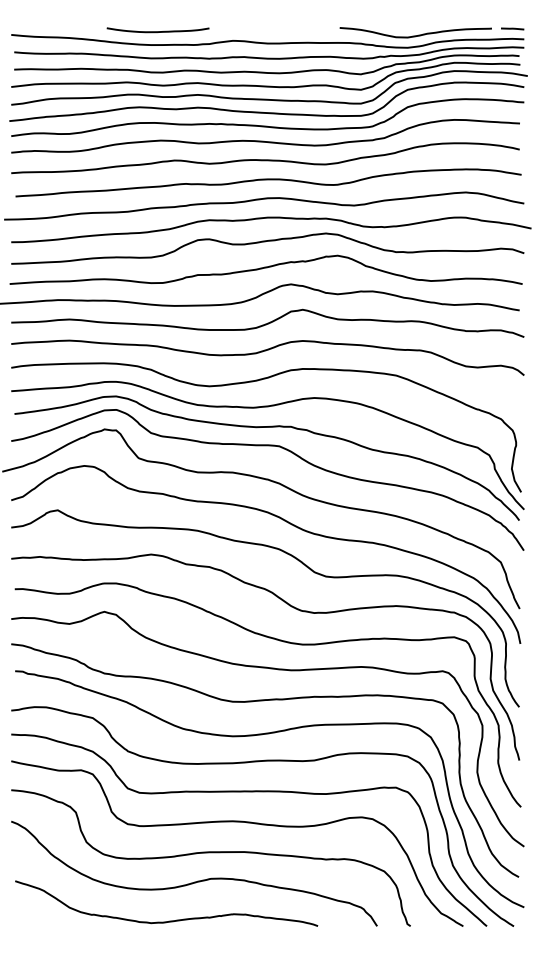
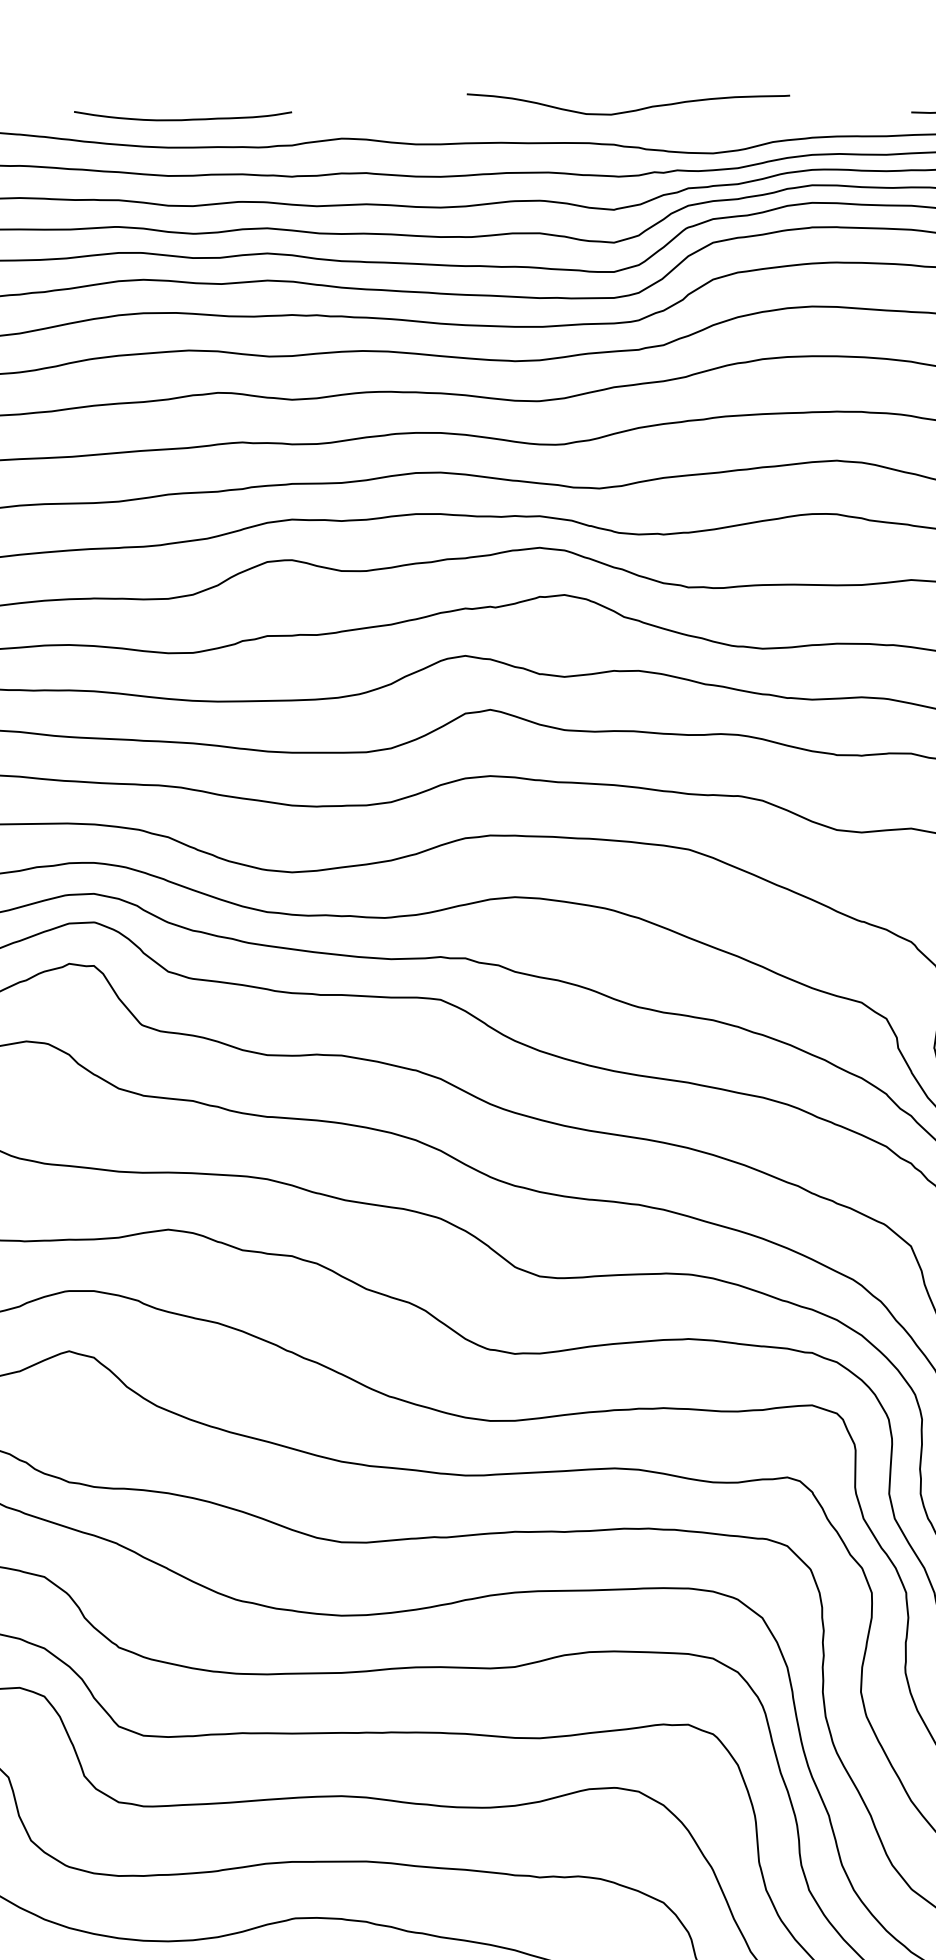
curve: (415, 35) -> (627, 110), moved

